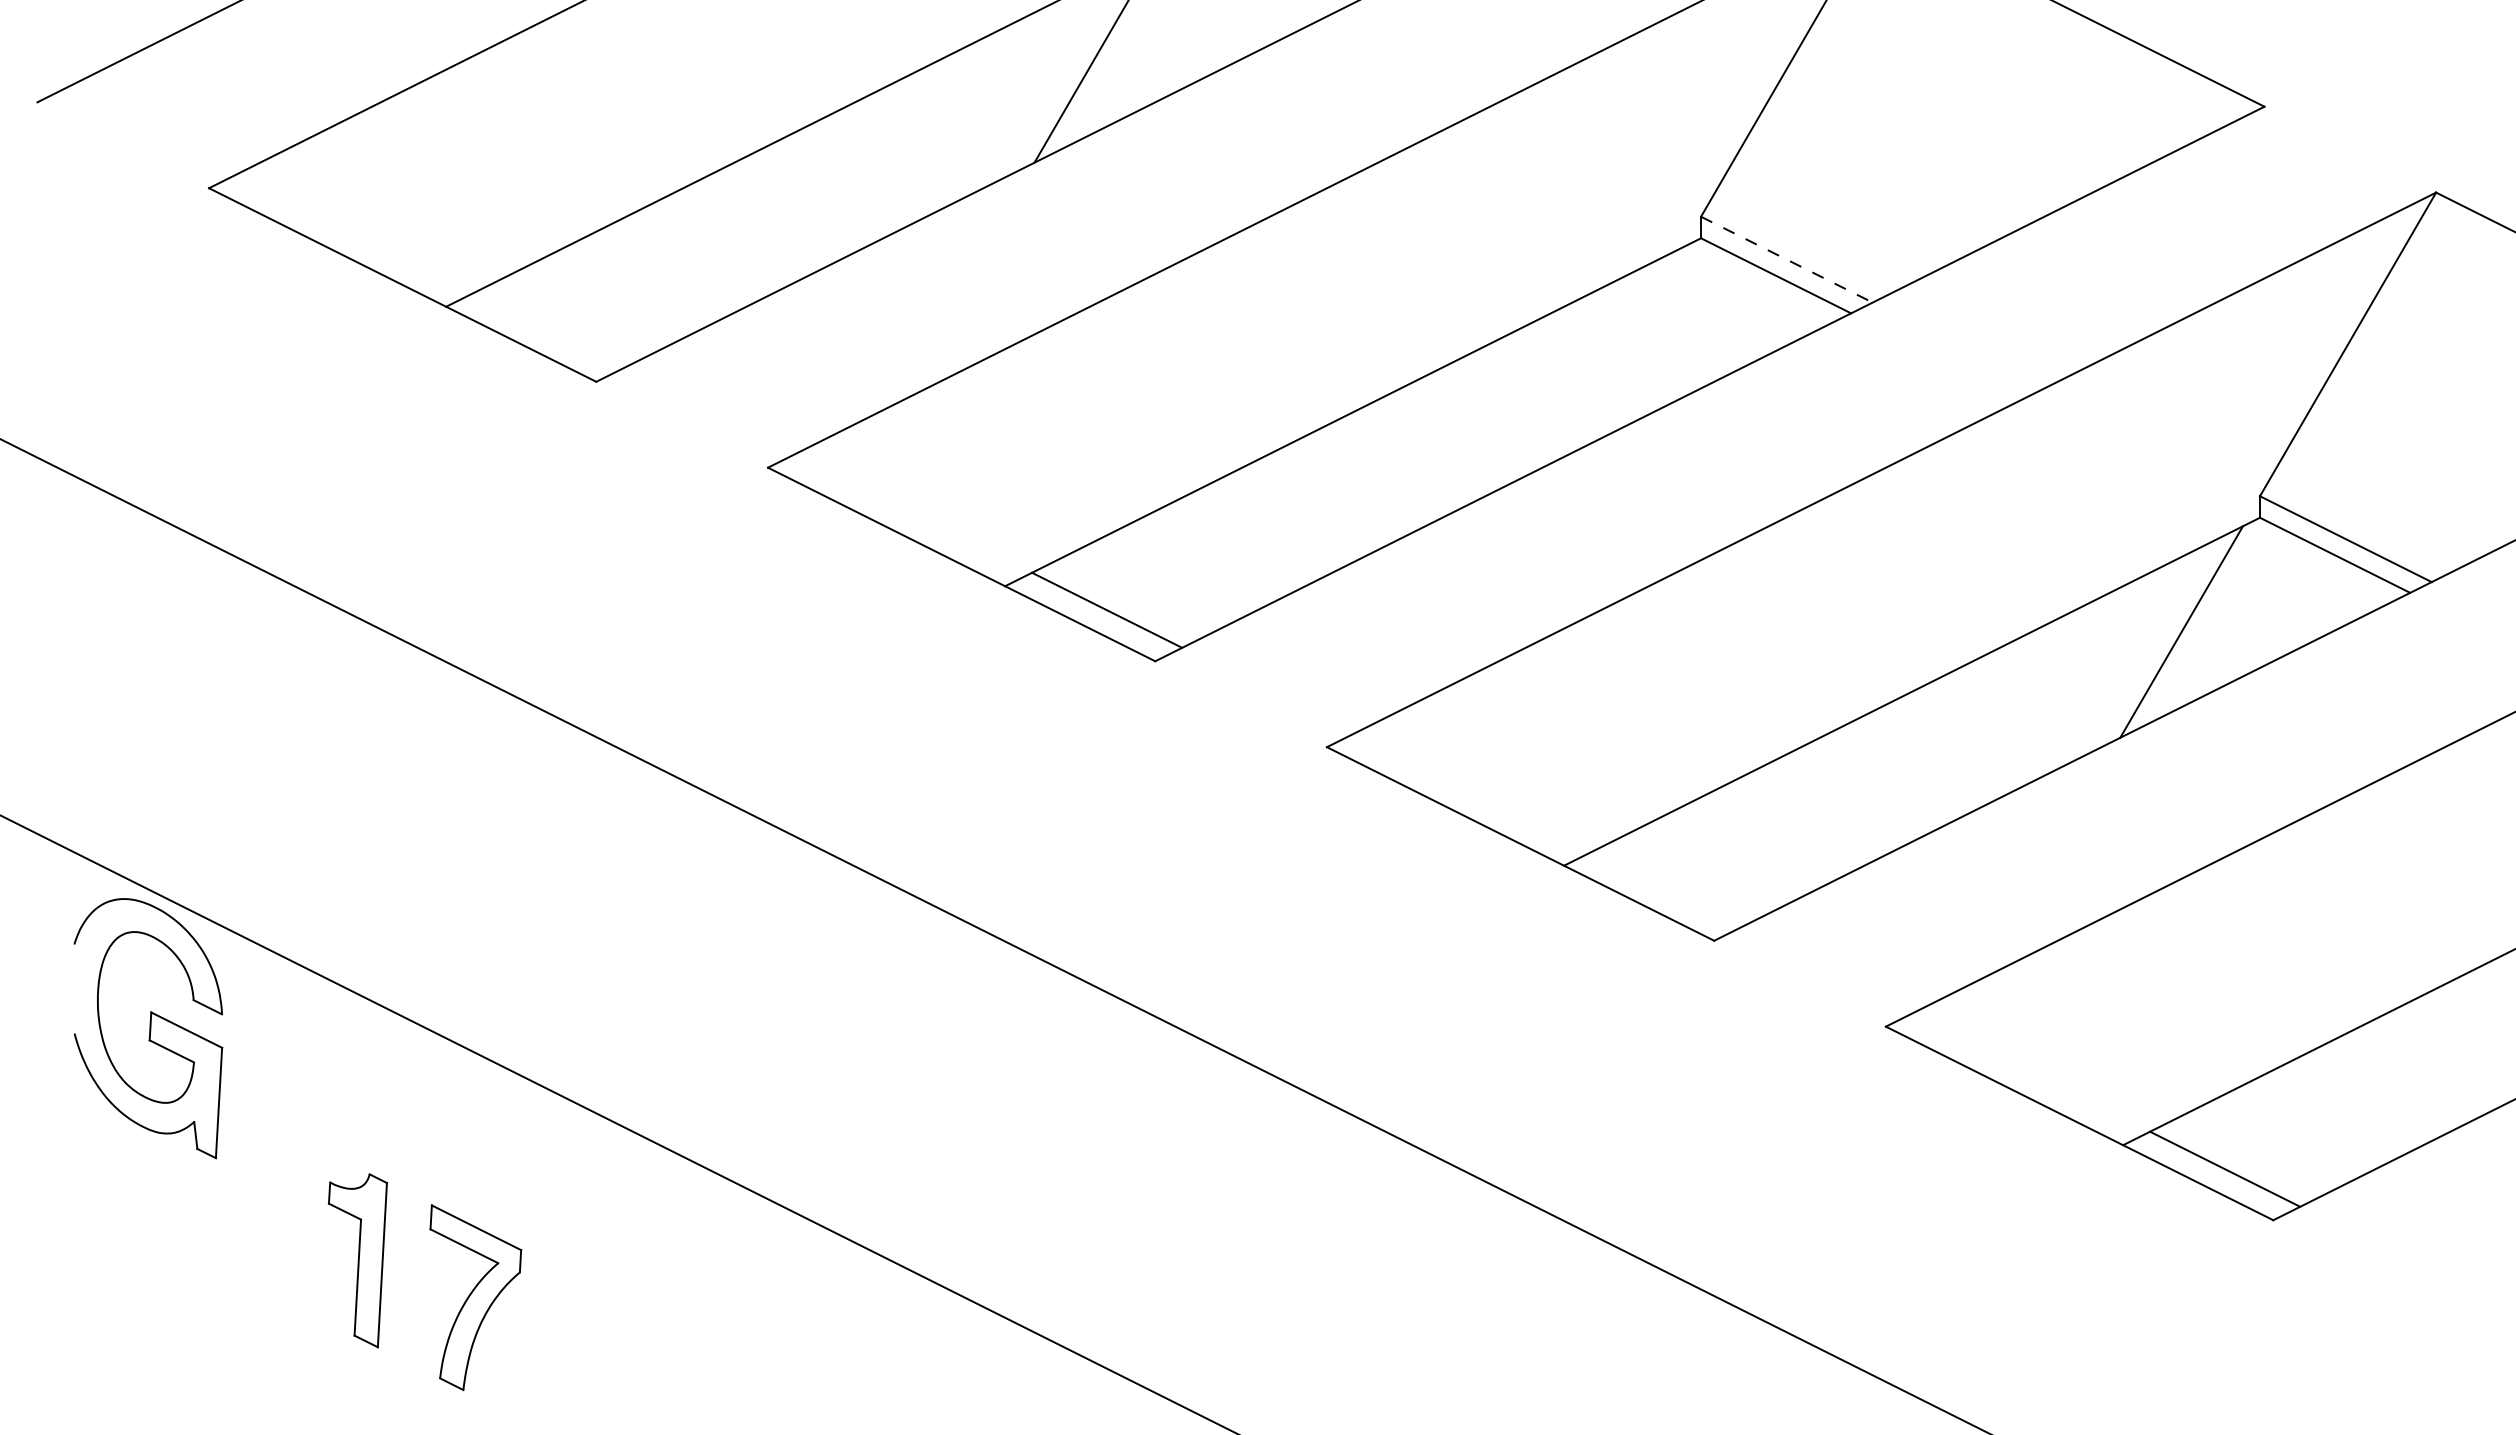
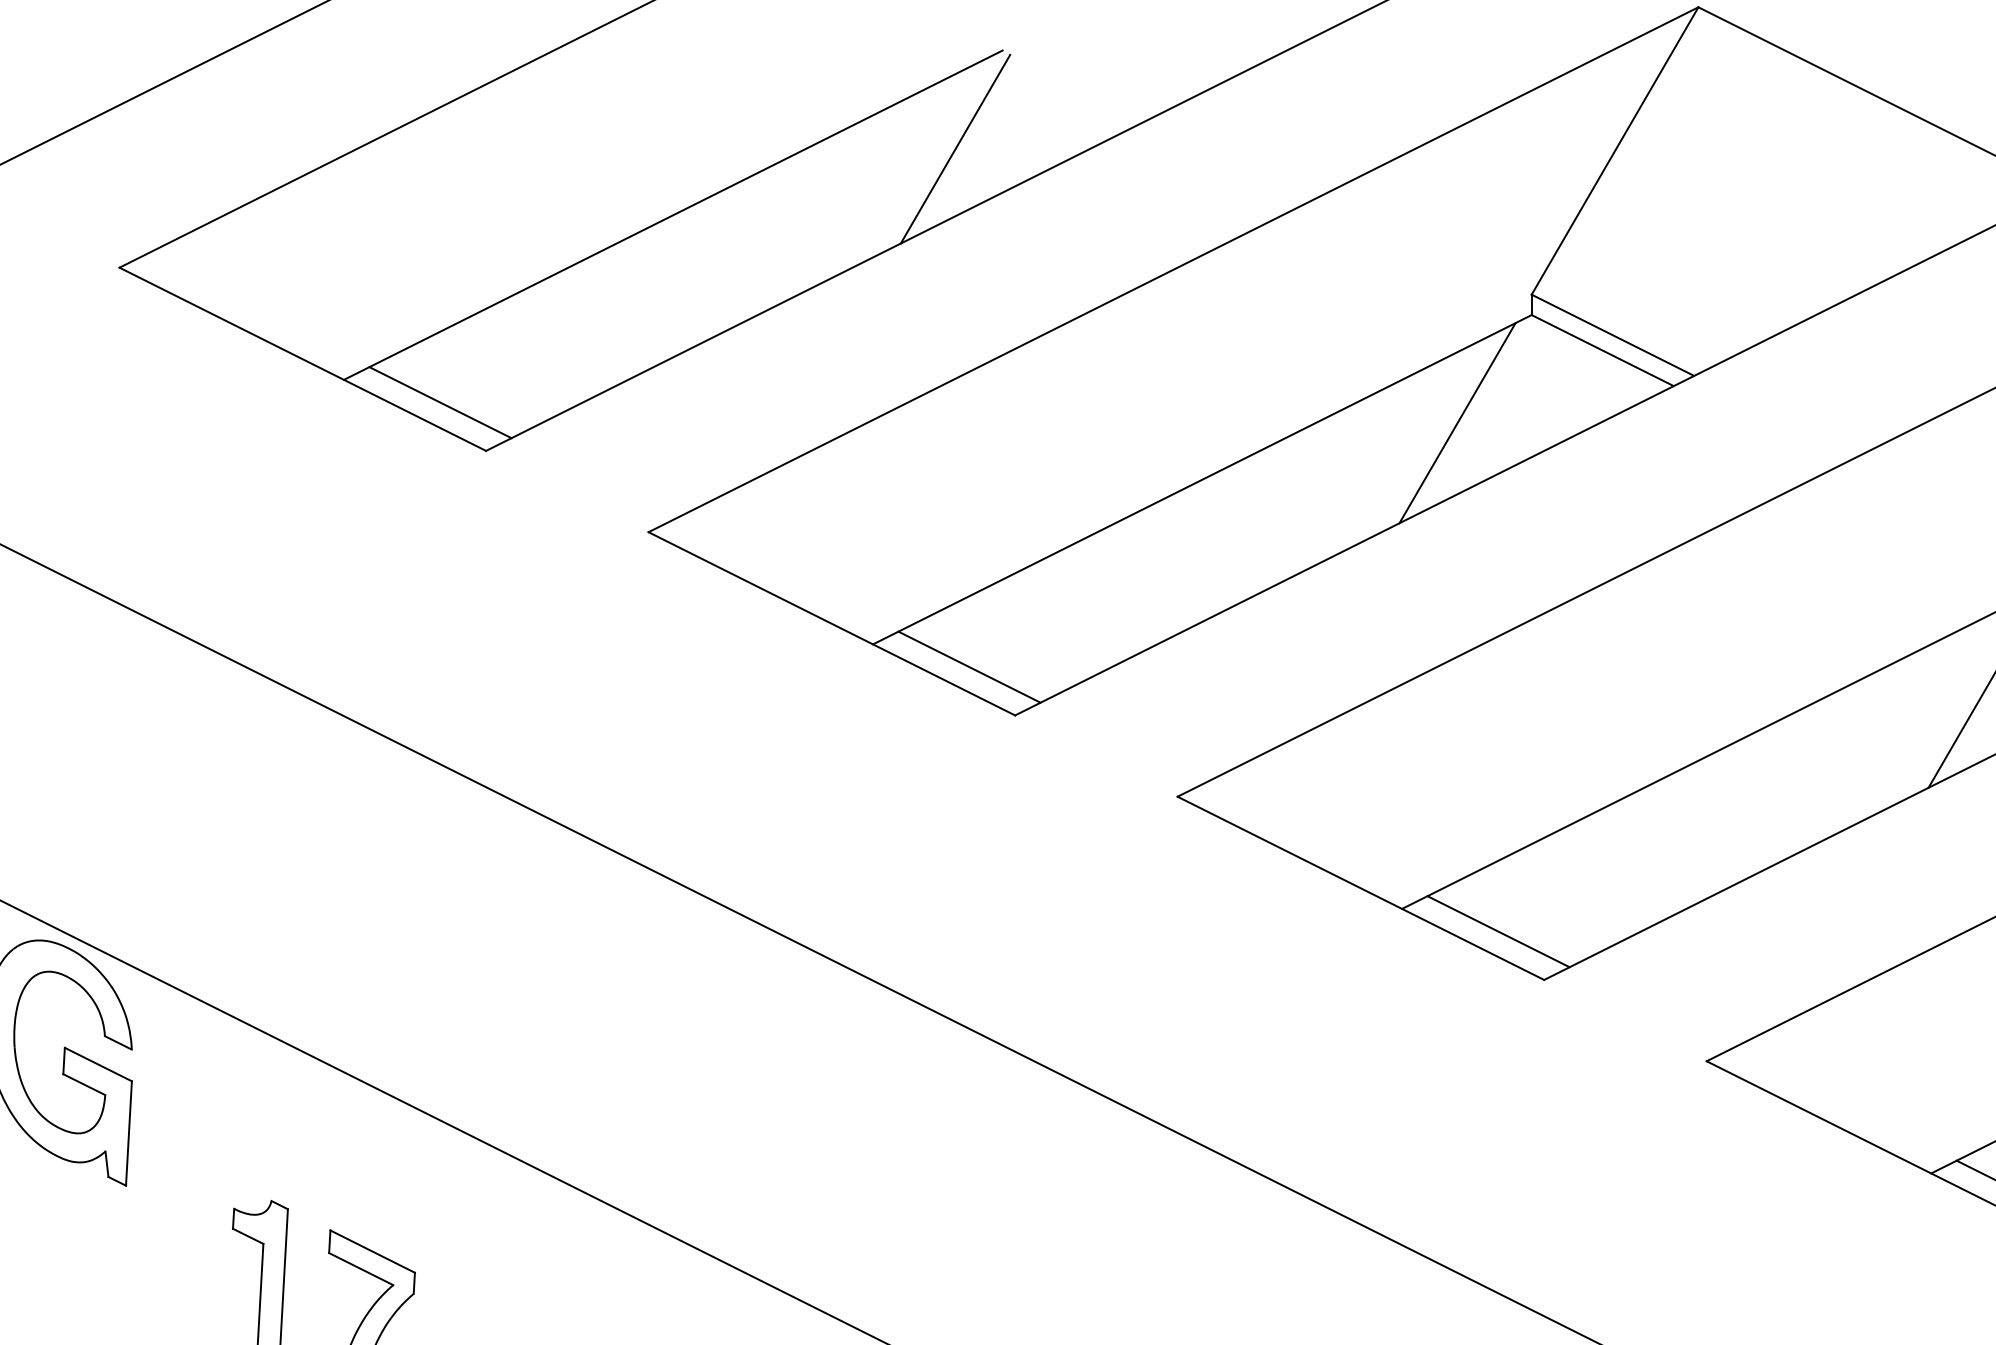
line: (1787, 259) -> (1613, 335), dashed -> solid
line: (548, 330) -> (440, 402), added
line: (1622, 352) -> (1457, 423), added
line: (1666, 889) -> (1499, 931), added

